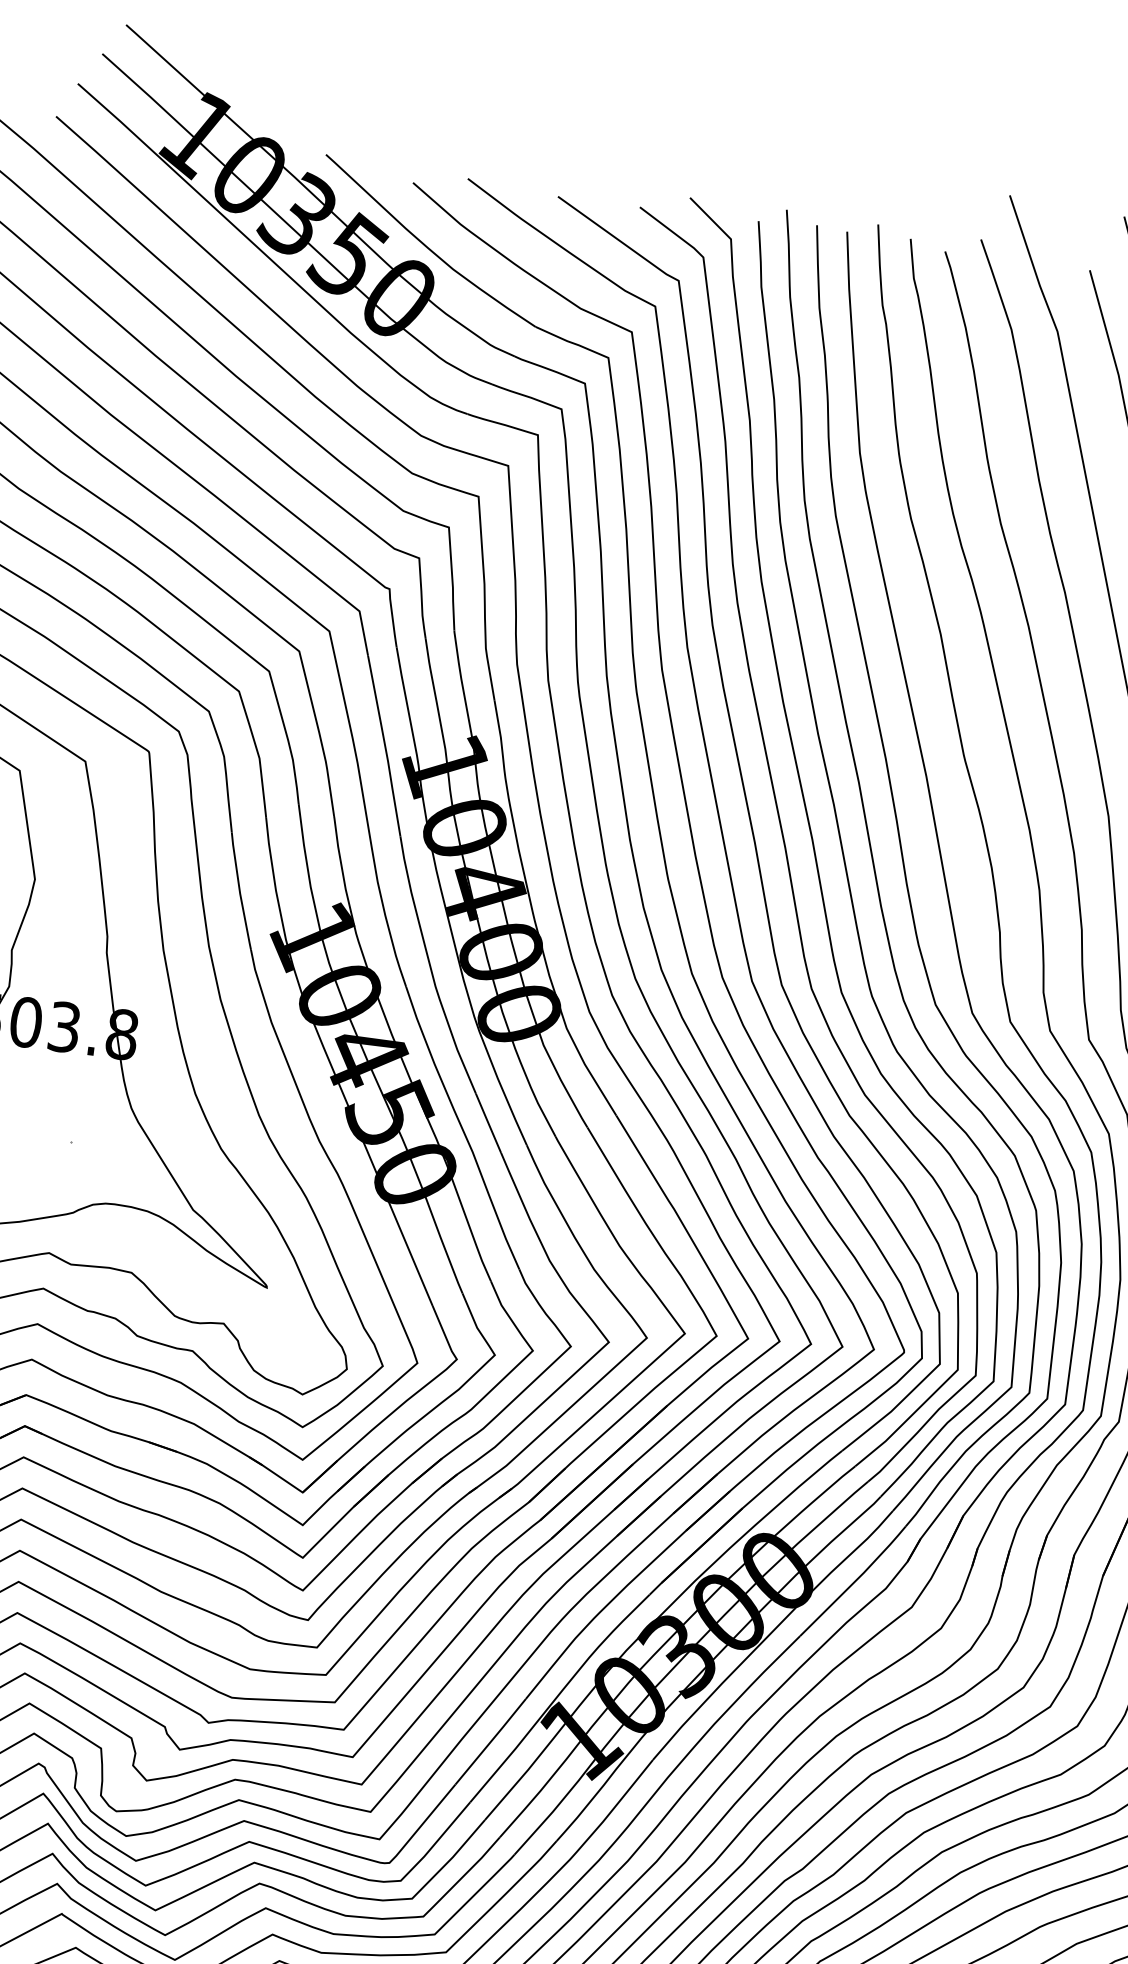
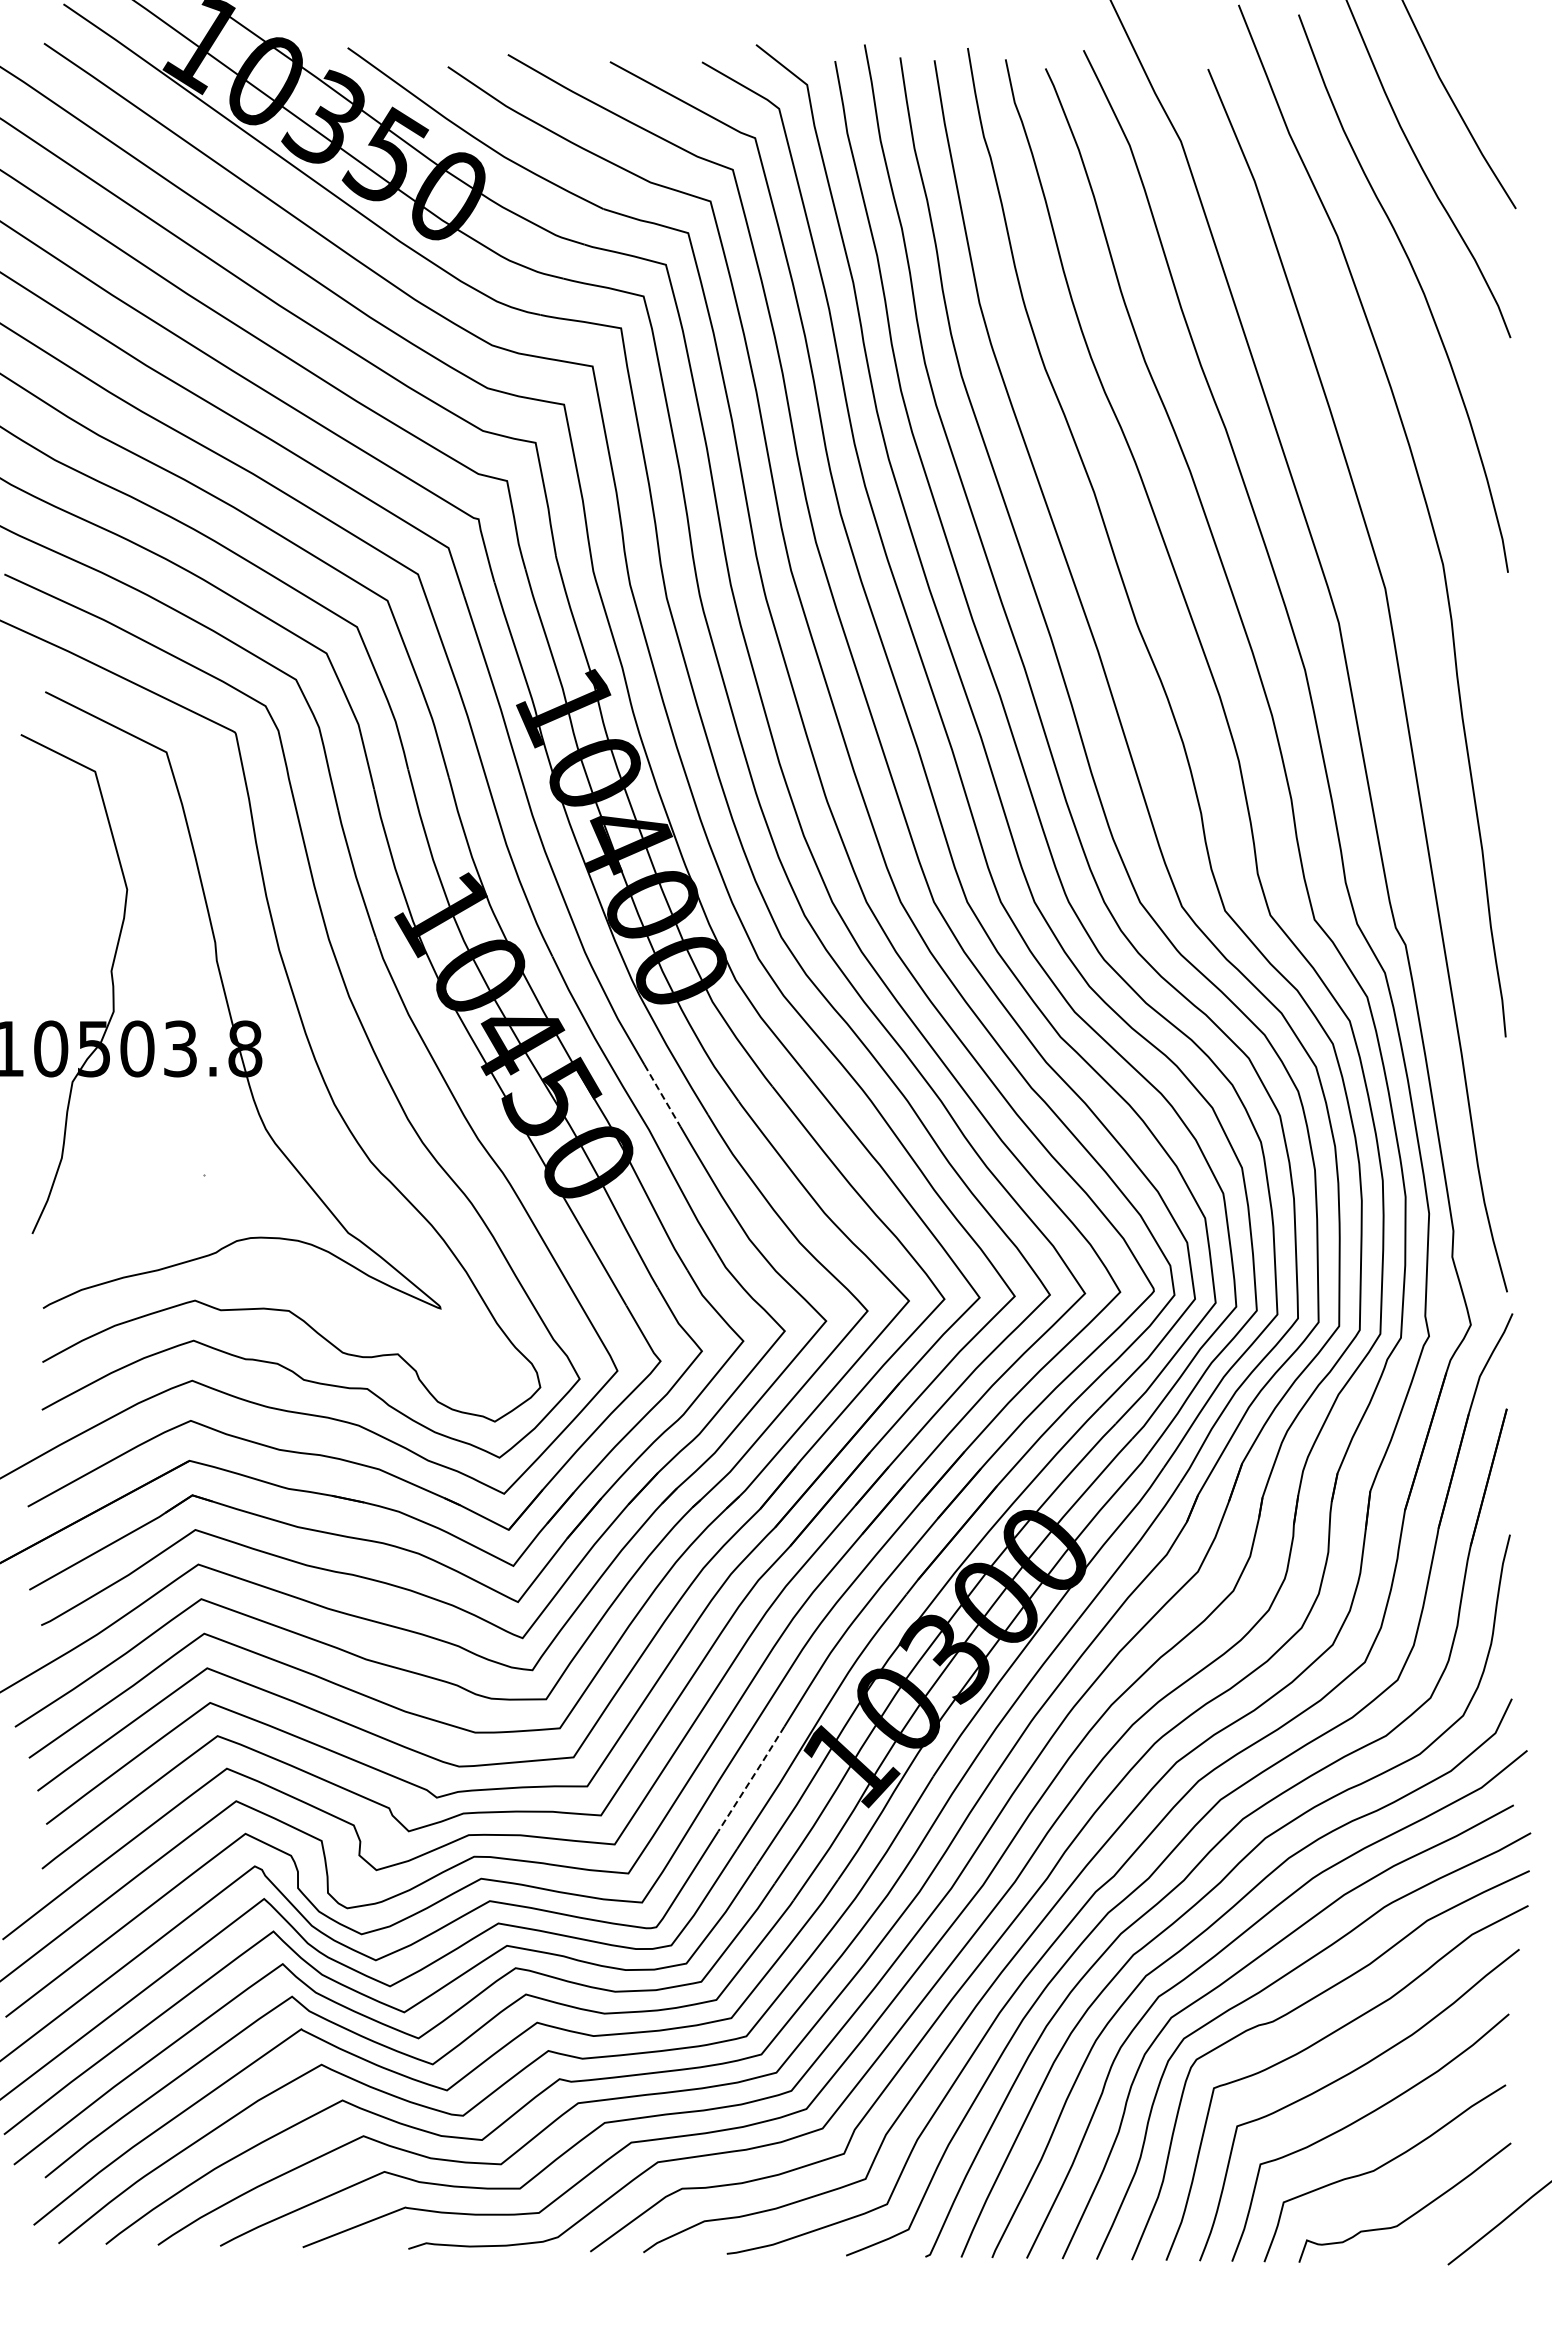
line: (488, 1122) -> (662, 1095), solid -> dashed
line: (490, 1741) -> (751, 1778), solid -> dashed

